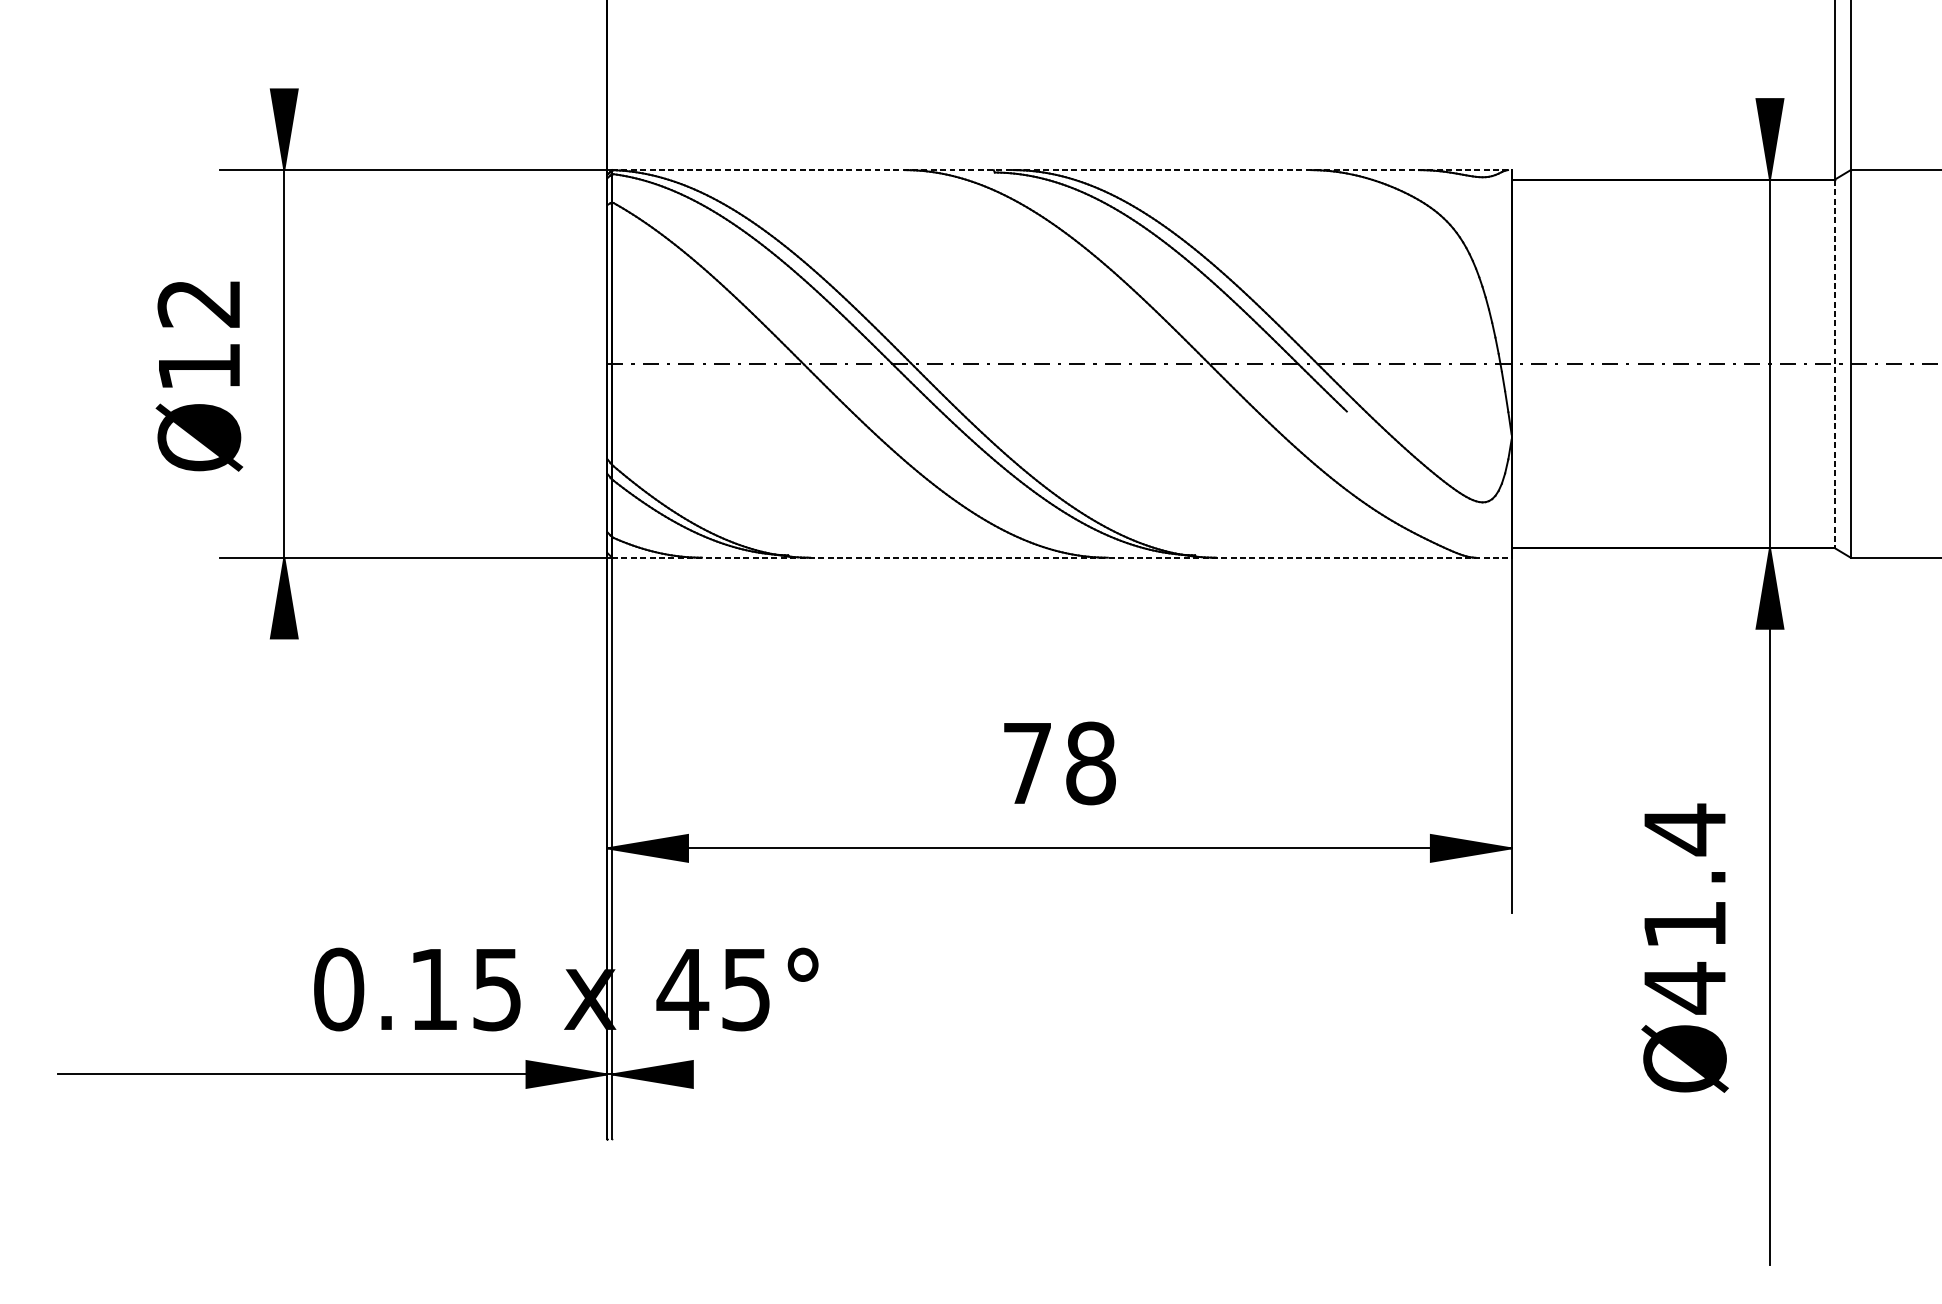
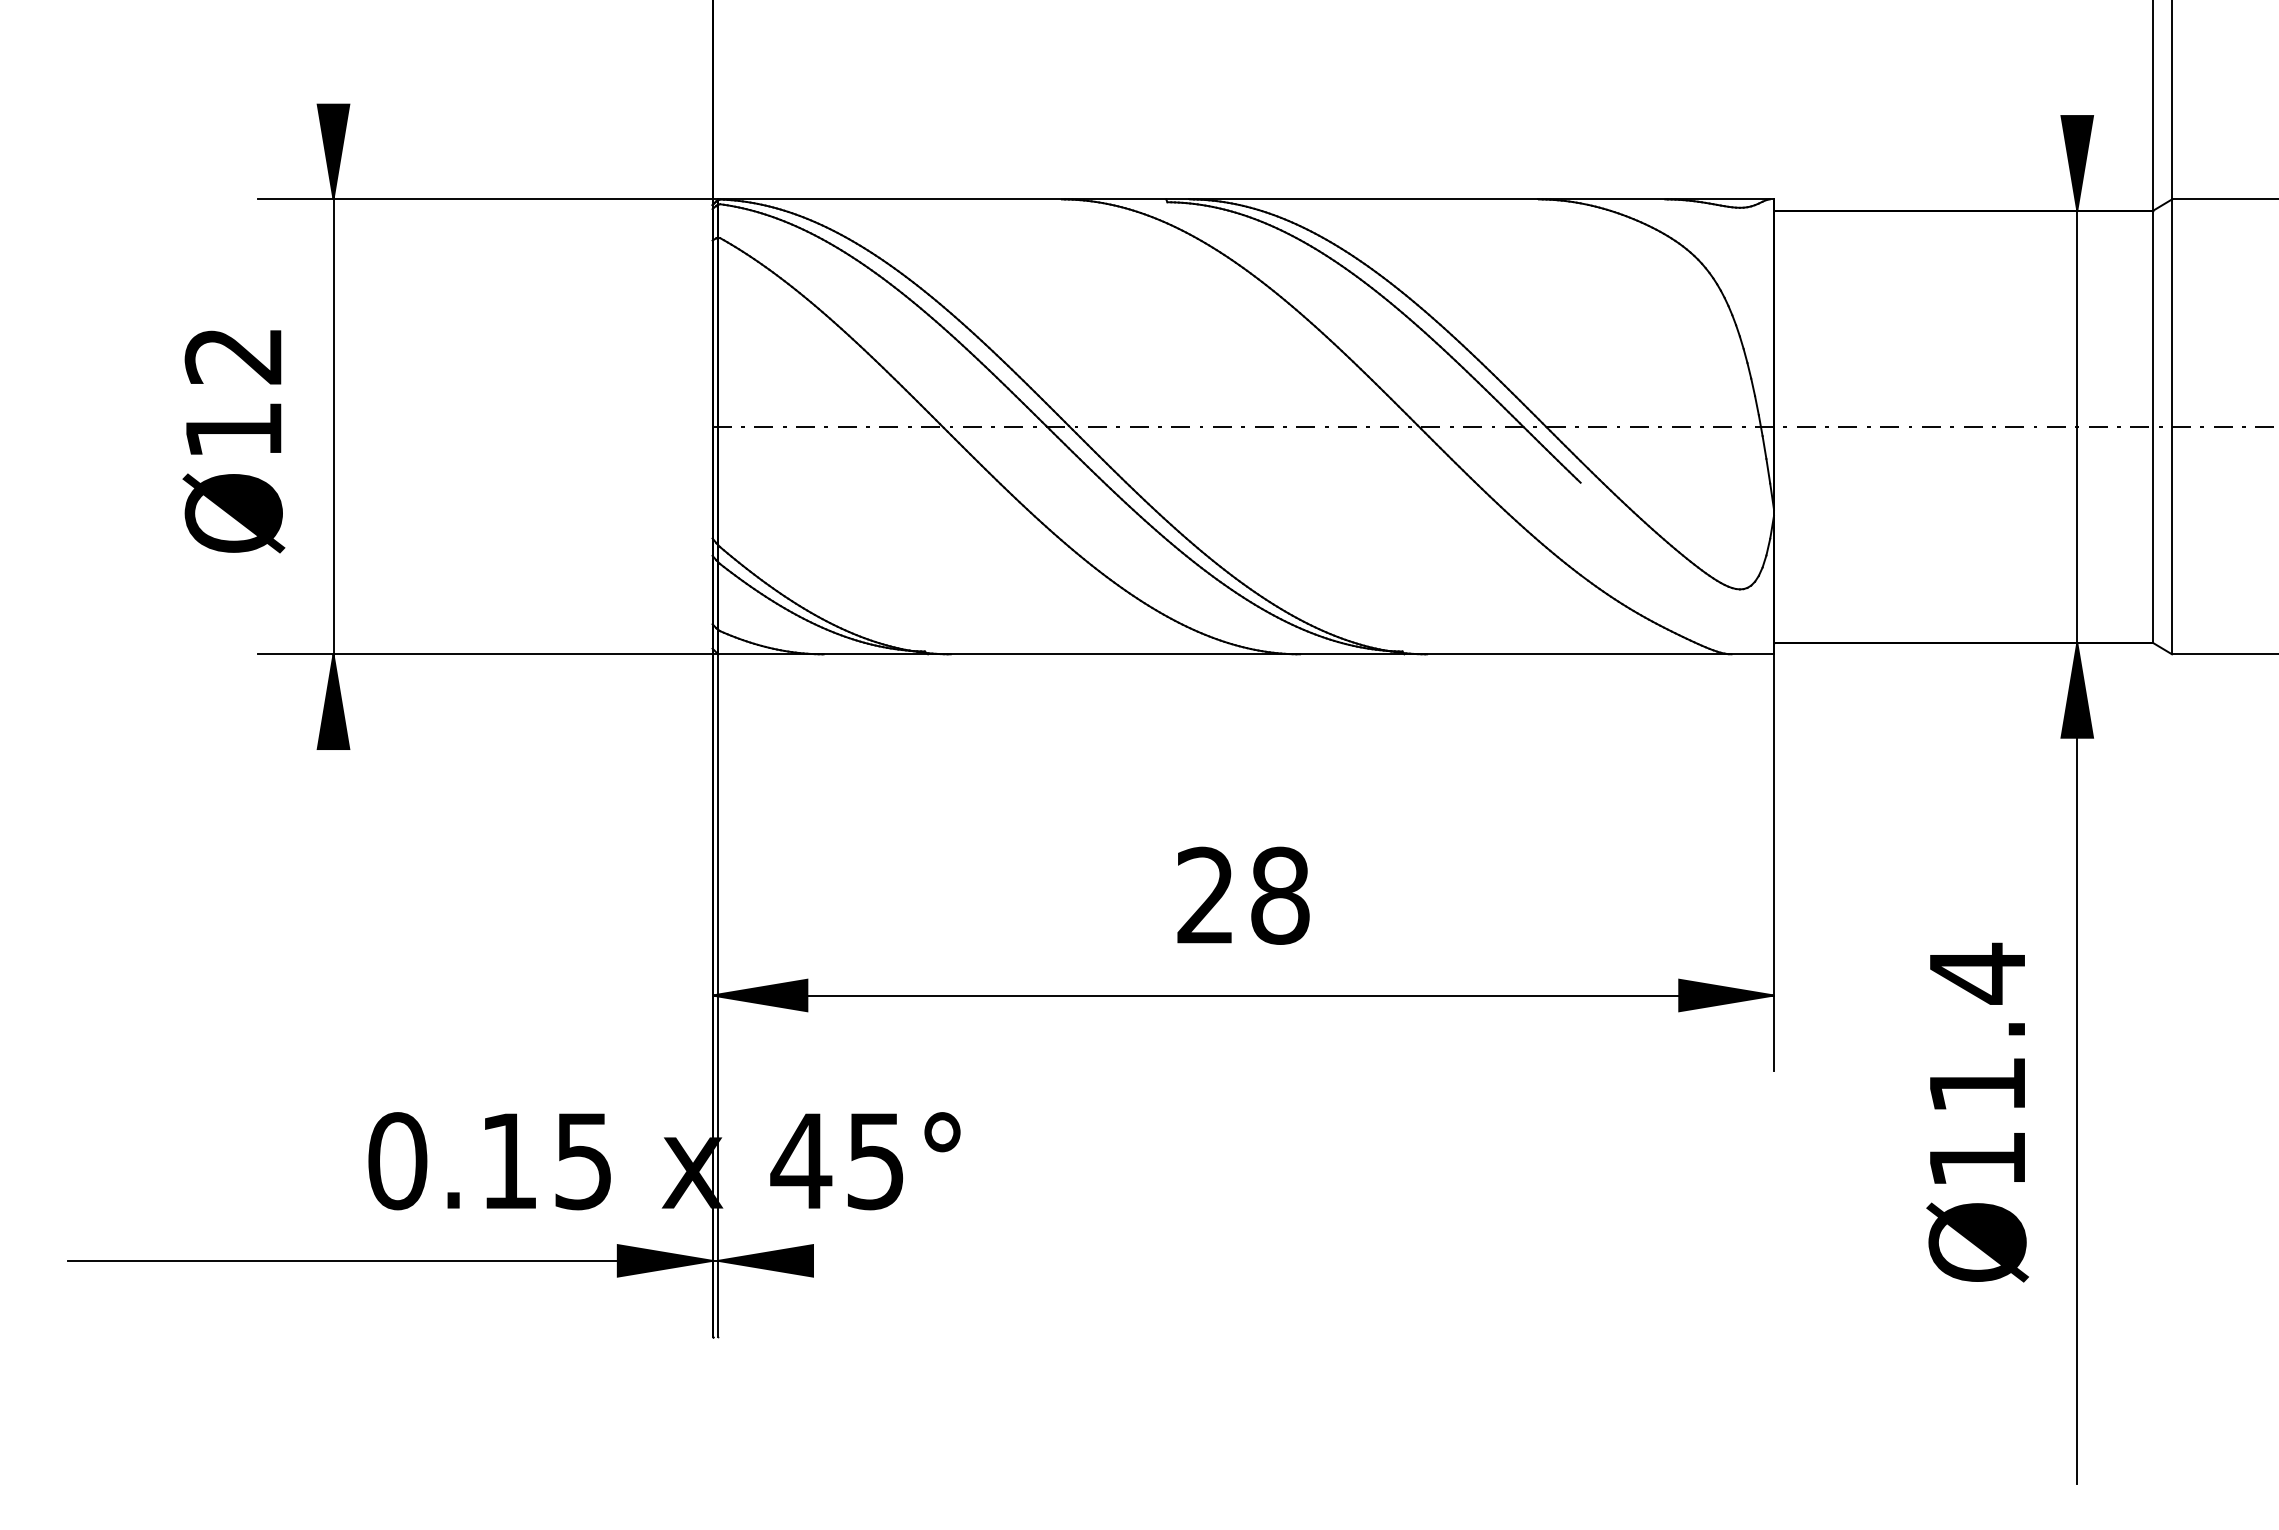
line: (1062, 170) -> (1246, 199), dashed -> solid
line: (1834, 364) -> (2153, 427), dashed -> solid
line: (1062, 557) -> (1246, 654), dashed -> solid
text: (1027, 762) -> (1205, 894), 78 -> 28
text: (1684, 988) -> (1977, 1159), Ø41.4 -> Ø11.4

